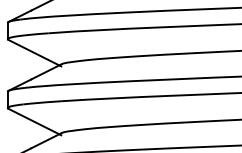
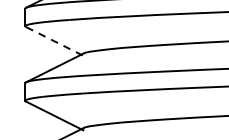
line: (34, 53) -> (54, 41), solid -> dashed

